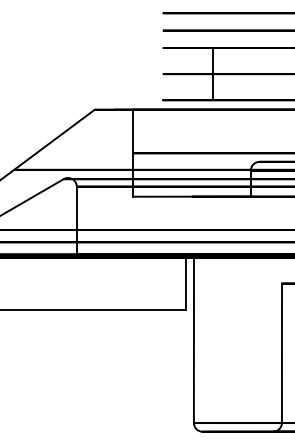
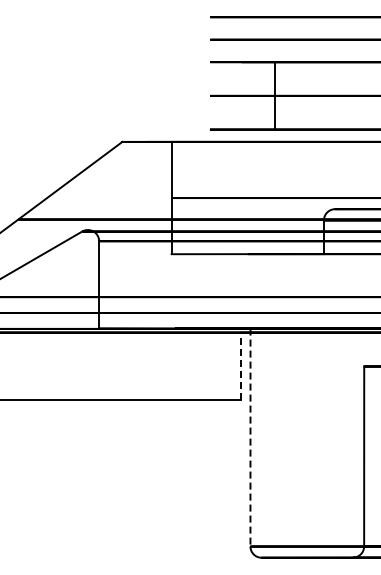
line: (186, 283) -> (240, 366), solid -> dashed
line: (193, 338) -> (250, 437), solid -> dashed

